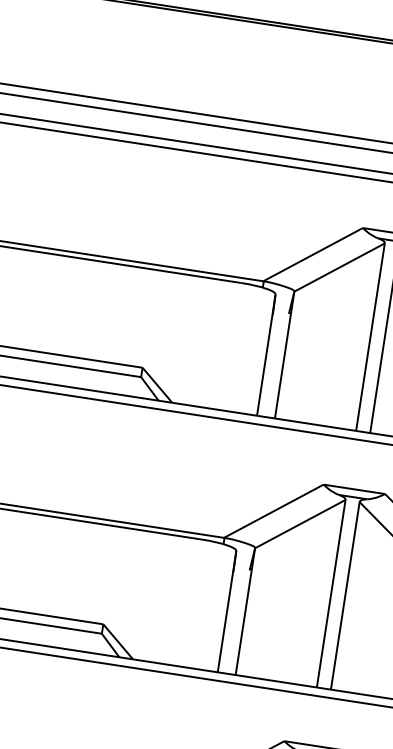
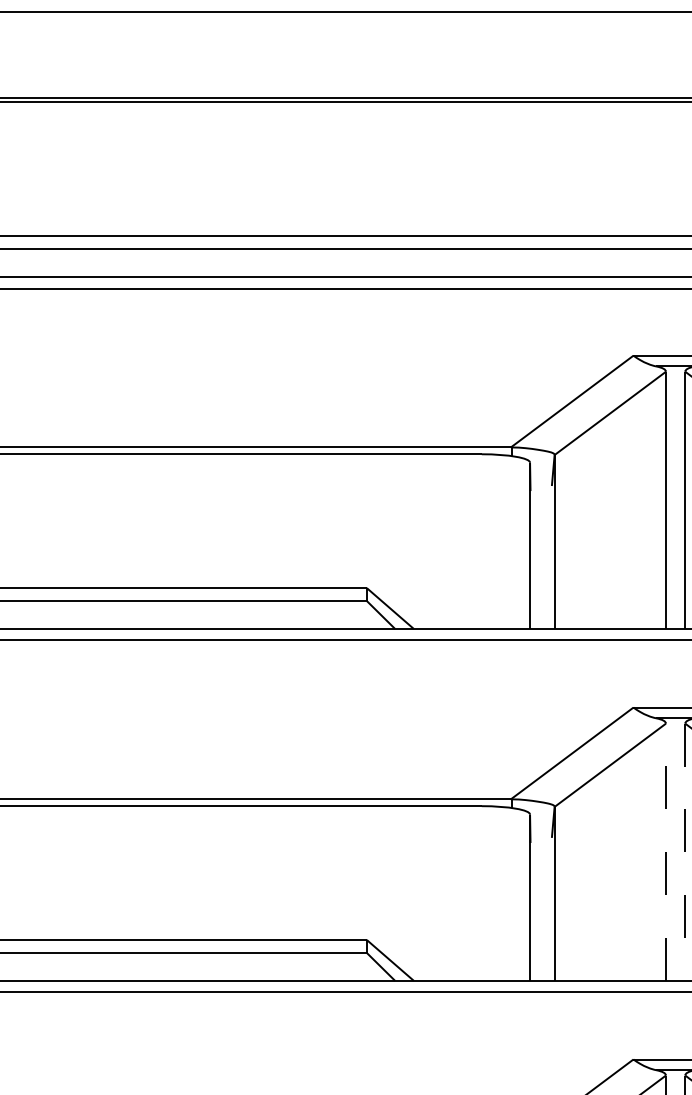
line: (330, 593) -> (665, 852), solid -> dashed
line: (345, 596) -> (685, 852), solid -> dashed

